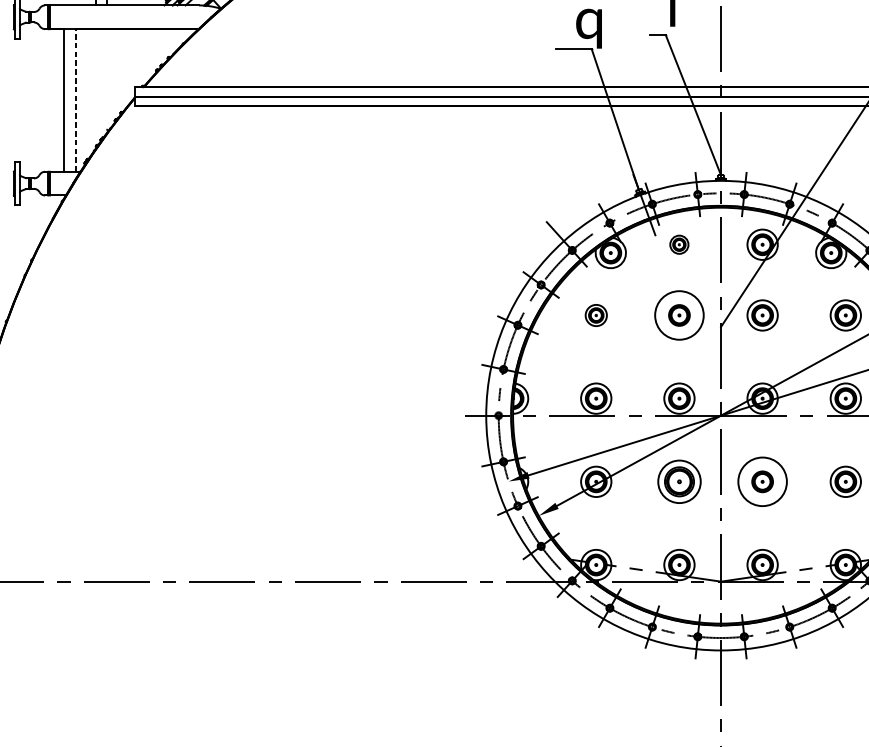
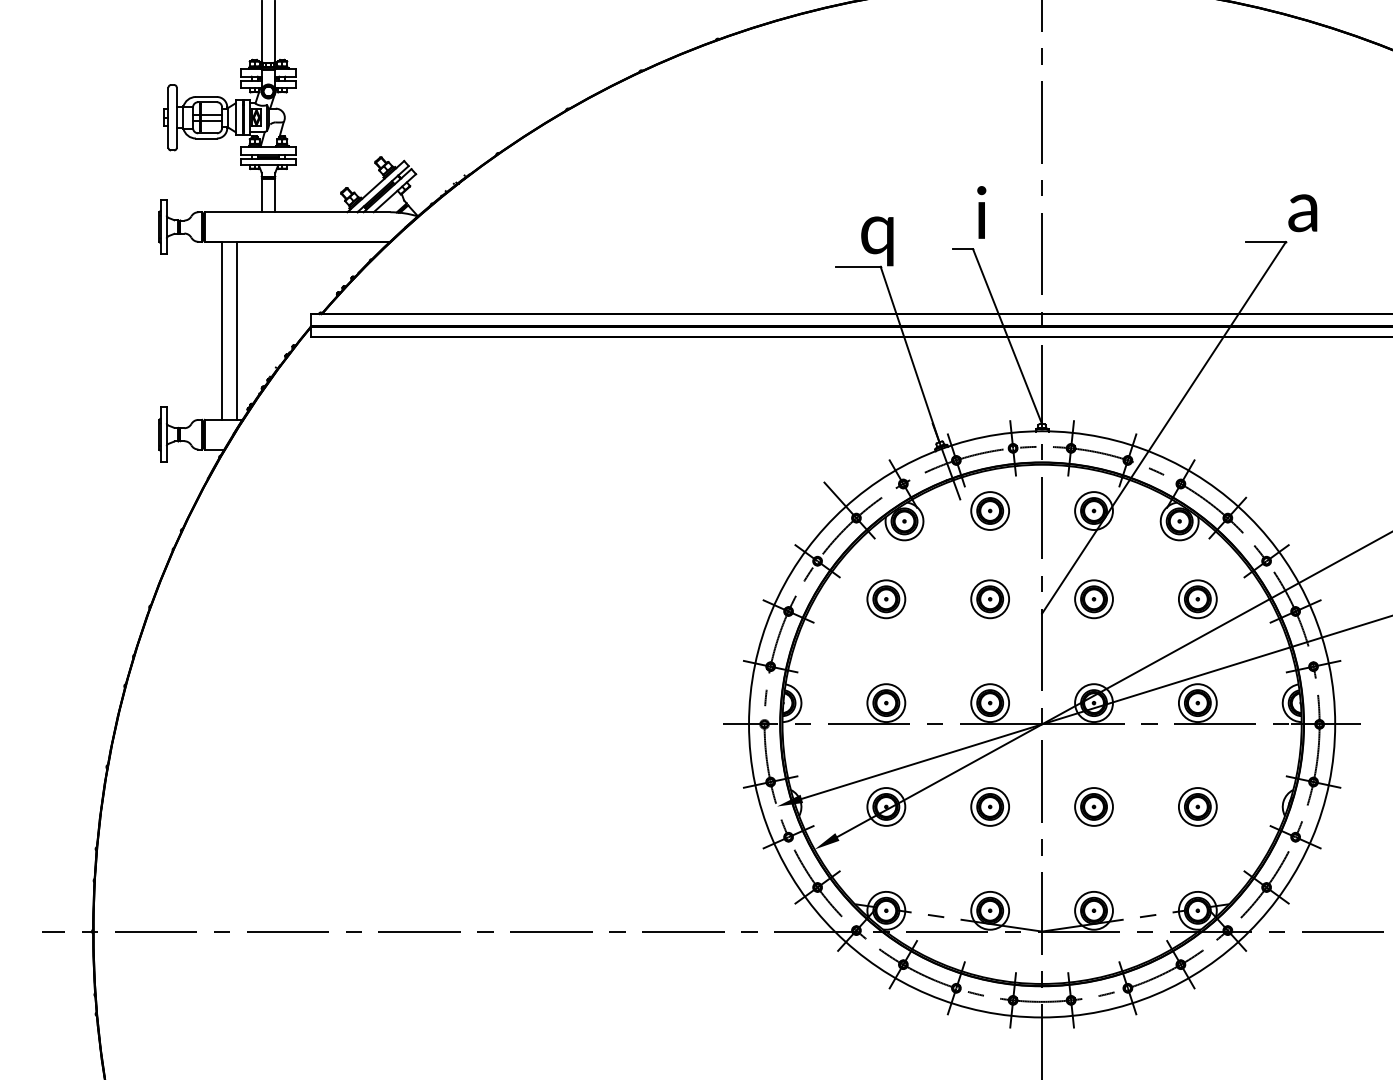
line: (76, 100) -> (237, 330), dashed -> solid
part: (678, 244) -> (989, 510), size x1.67
part: (596, 315) -> (886, 599), size x1.43
circle: (679, 315) -> (990, 599), size x0.62
part: (678, 481) -> (989, 806), size x0.71
circle: (762, 481) -> (1093, 806), size x0.62

